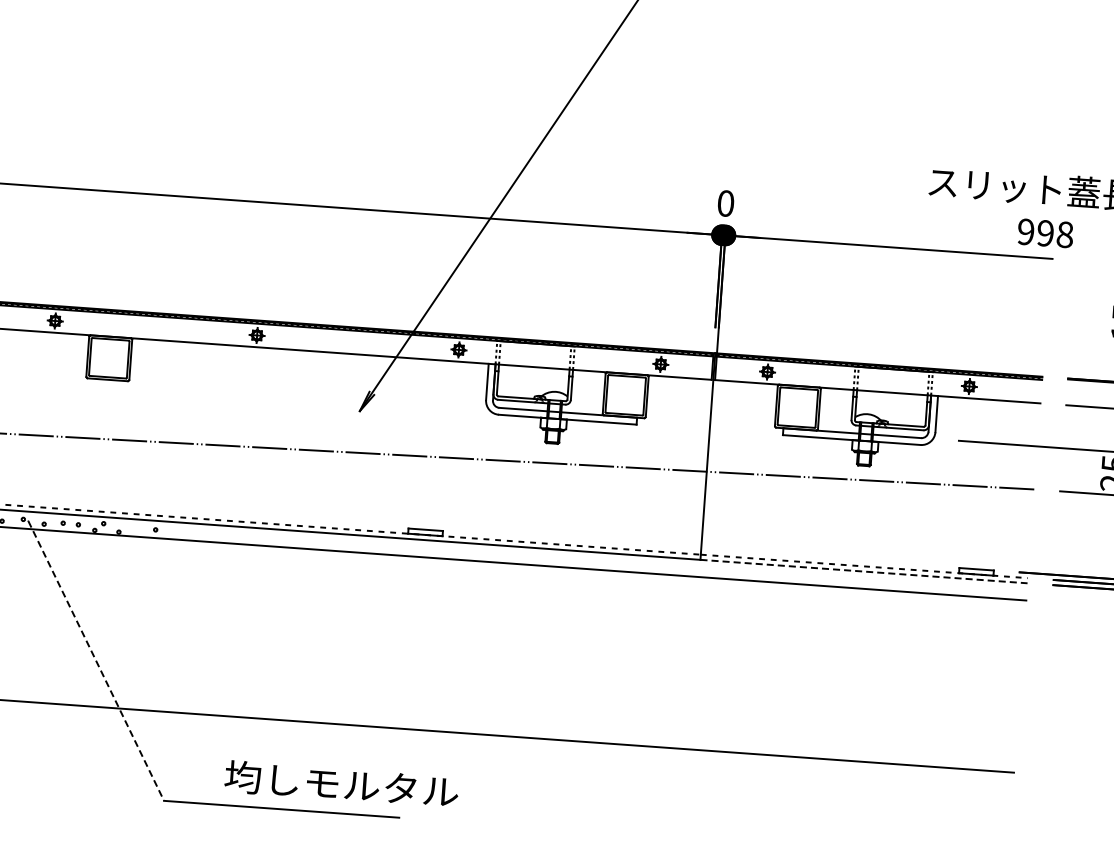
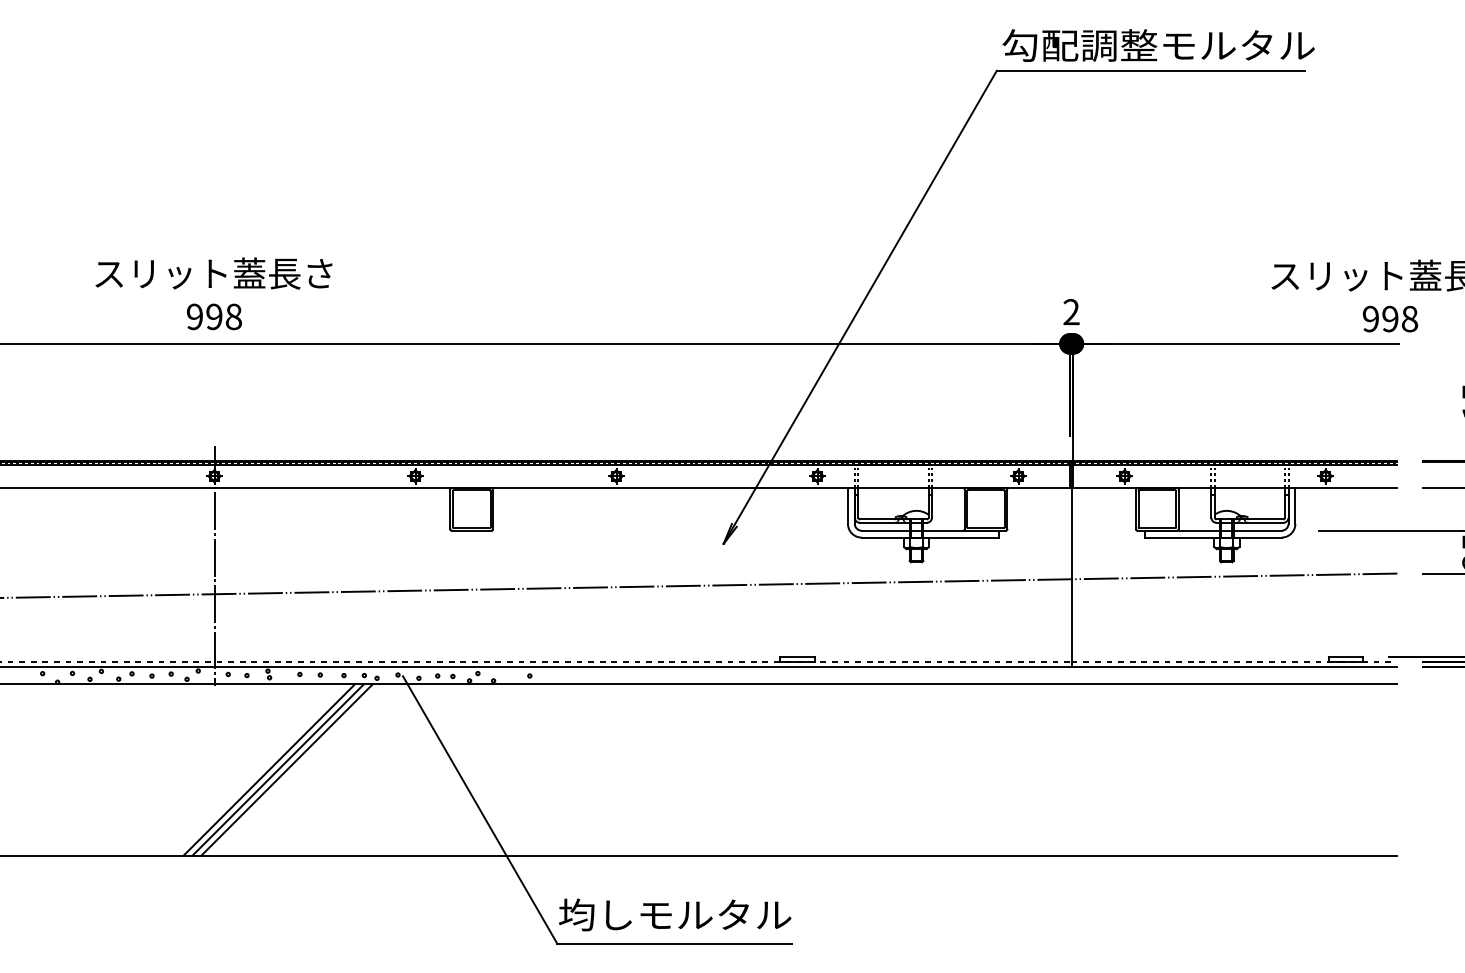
text: (725, 203) -> (1071, 312), 0 -> 2
line: (863, 572) -> (1234, 667), dashed -> solid
line: (96, 661) -> (480, 810), dashed -> solid
text: (342, 783) -> (675, 914), moved

